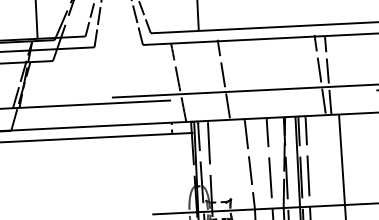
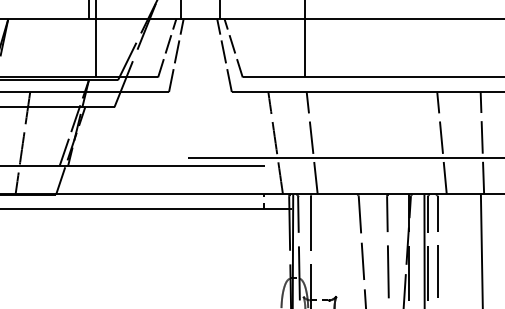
line: (319, 74) -> (441, 143), moved
line: (328, 75) -> (482, 143), moved
line: (223, 79) -> (311, 143), moved

